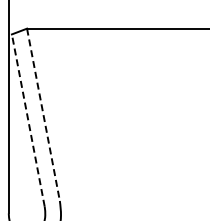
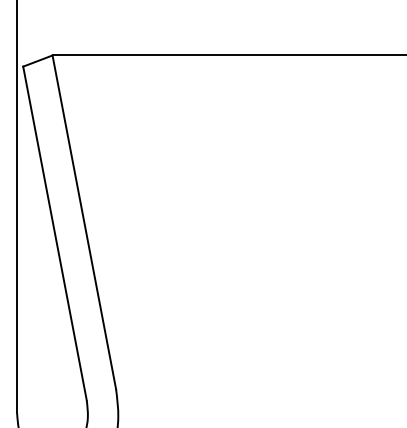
line: (43, 114) -> (84, 221), dashed -> solid
line: (28, 120) -> (55, 233), dashed -> solid

